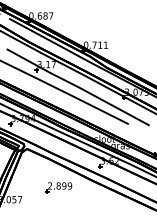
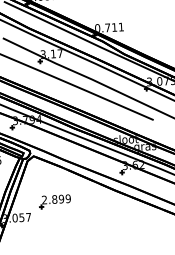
part: (58, 187) -> (54, 201), moved

